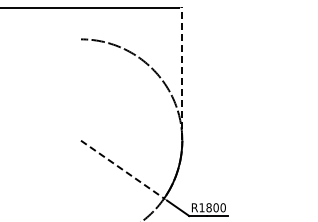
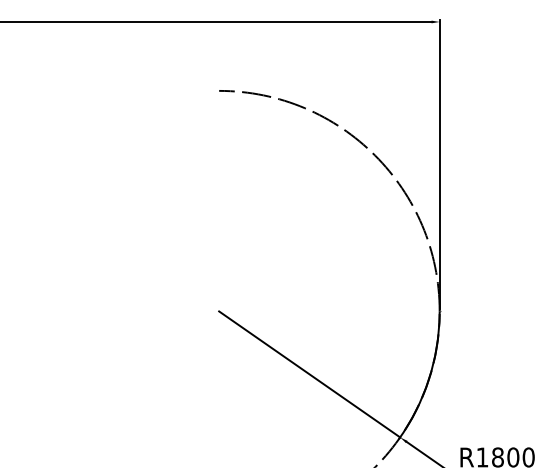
line: (182, 72) -> (440, 163), dashed -> solid
line: (122, 169) -> (309, 374), dashed -> solid

